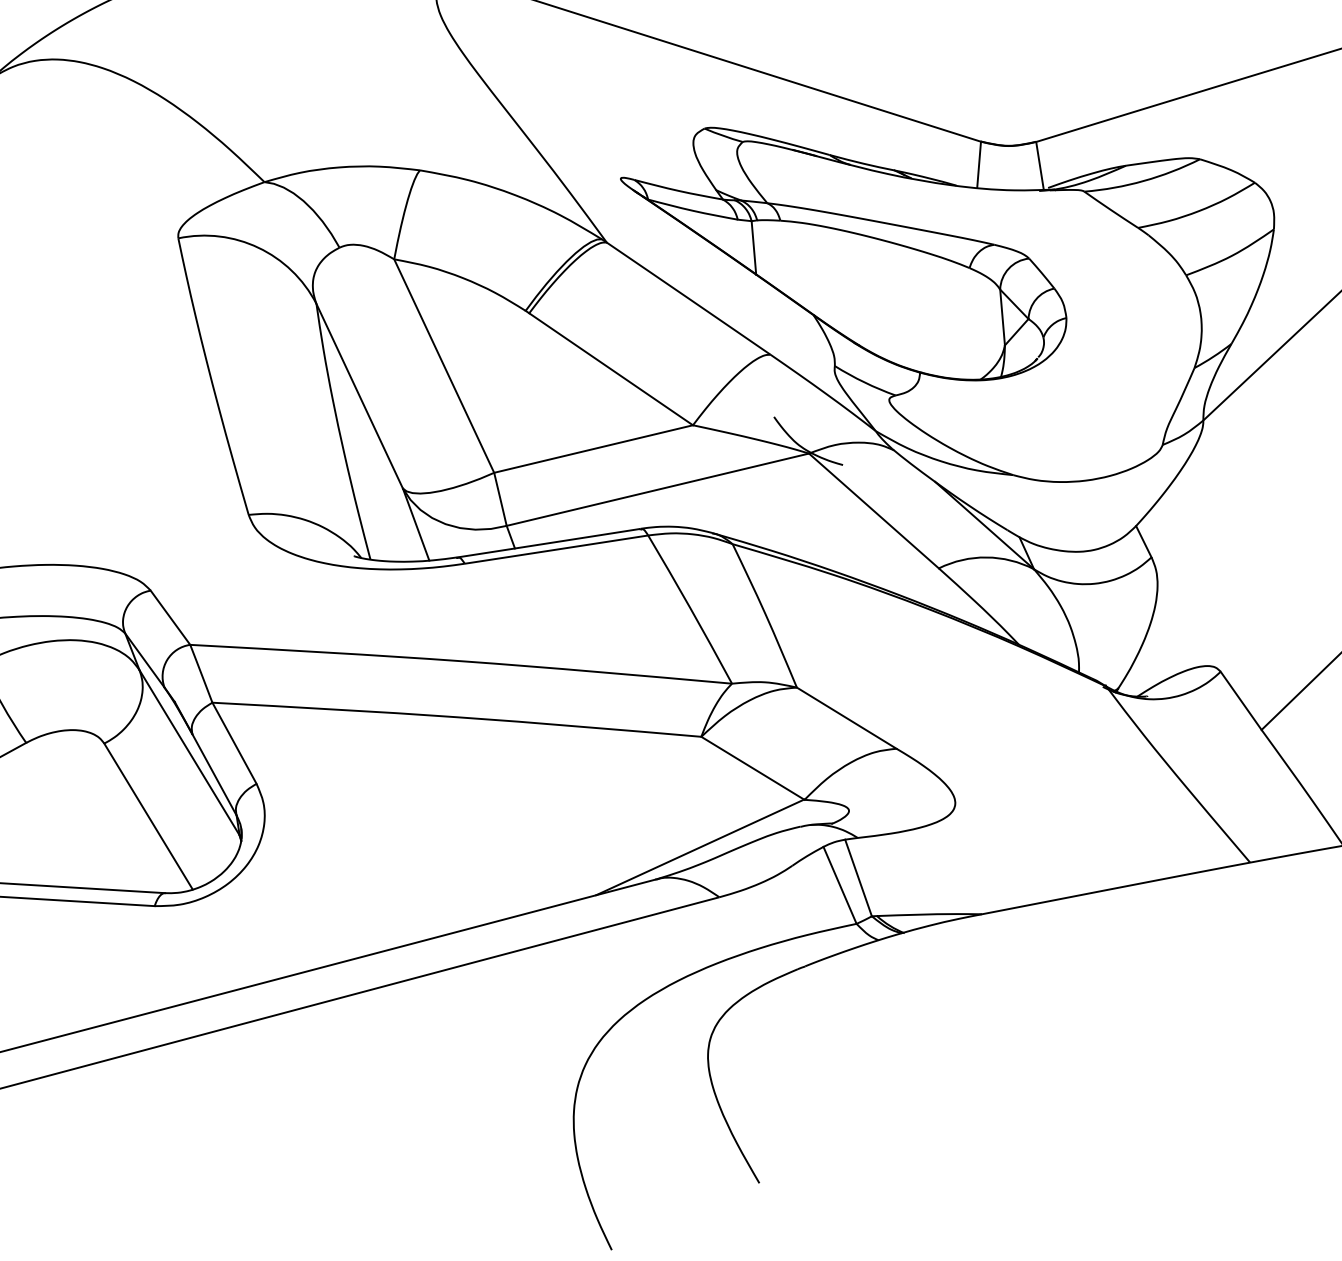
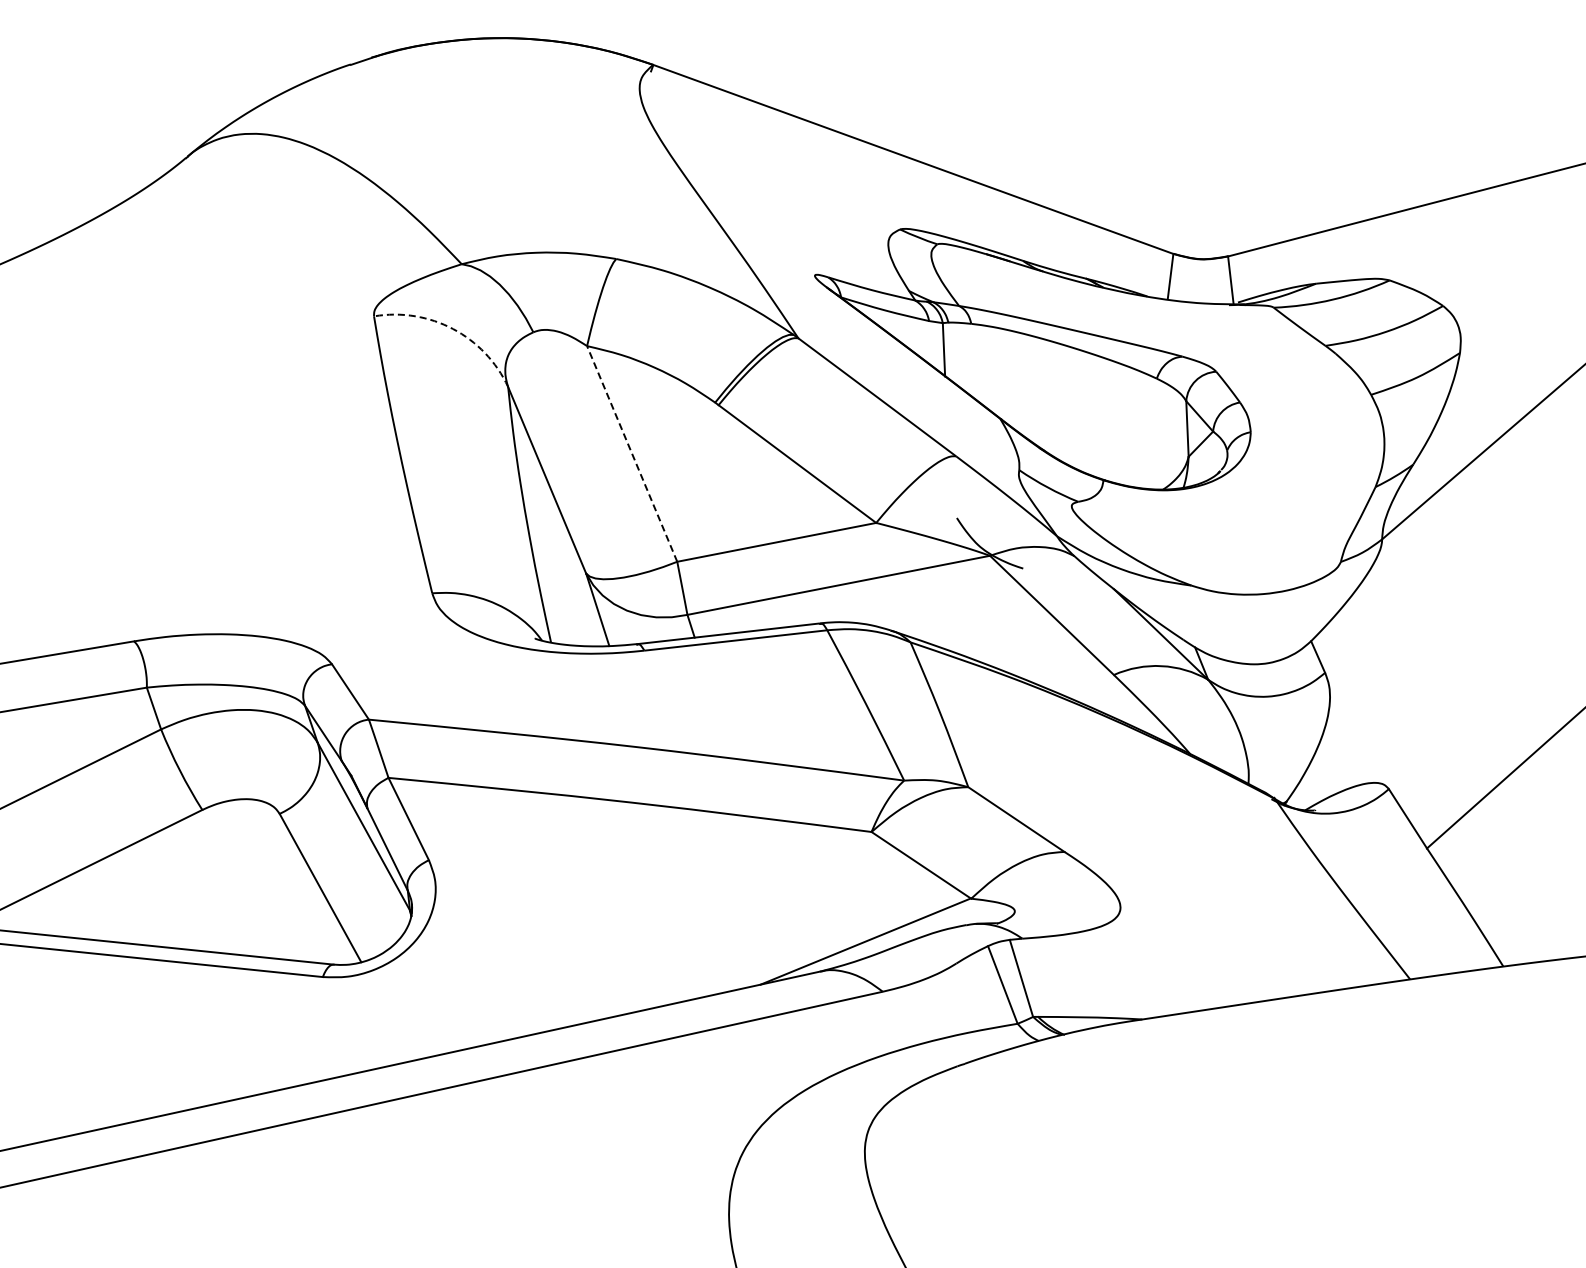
arc: (258, 248) -> (453, 329), solid -> dashed
line: (444, 365) -> (632, 453), solid -> dashed

